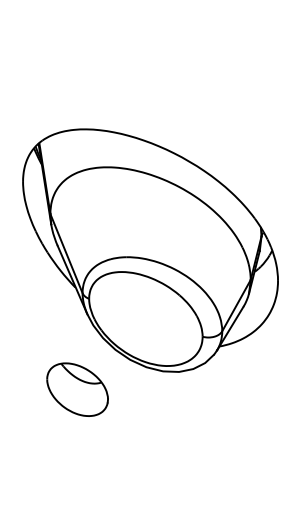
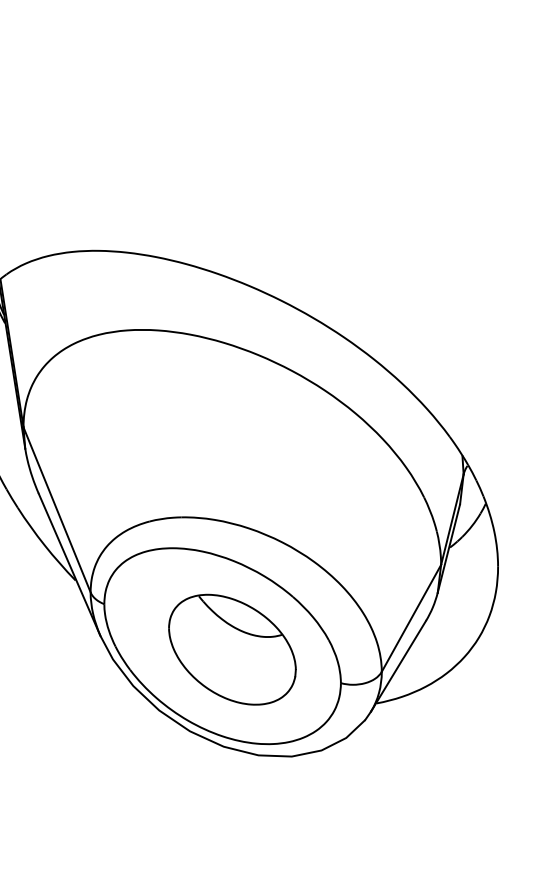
part: (77, 389) -> (232, 649), moved

